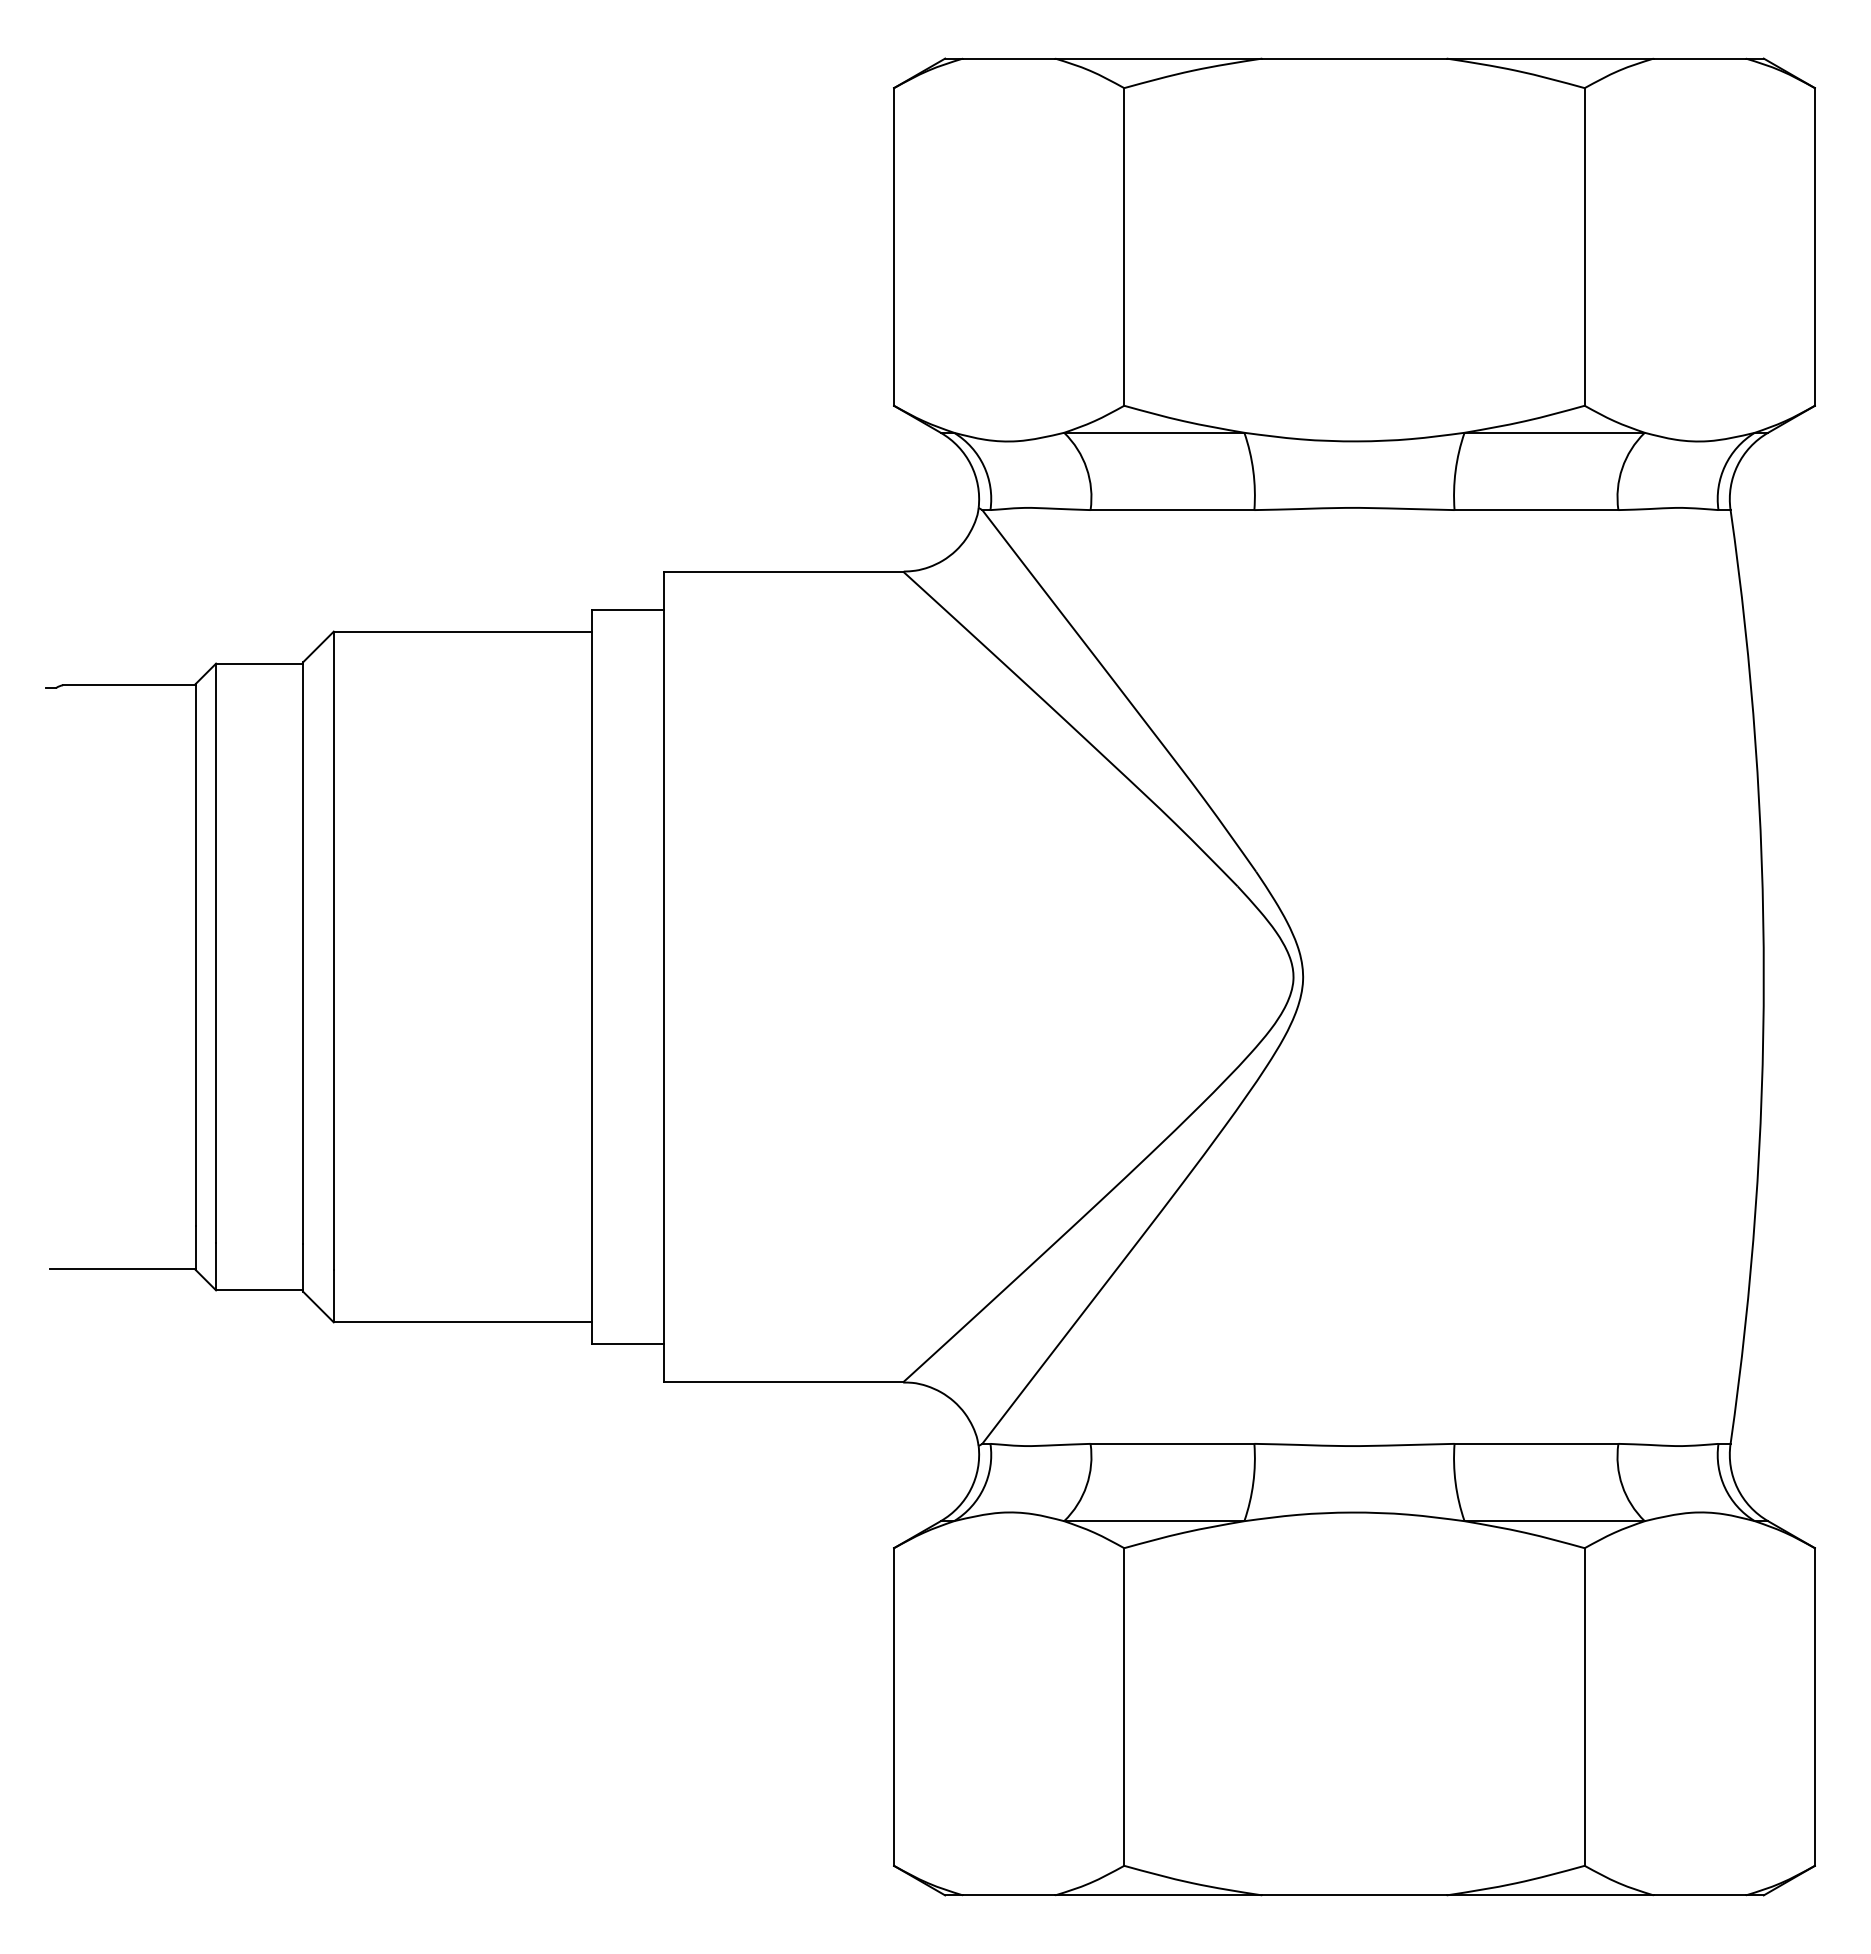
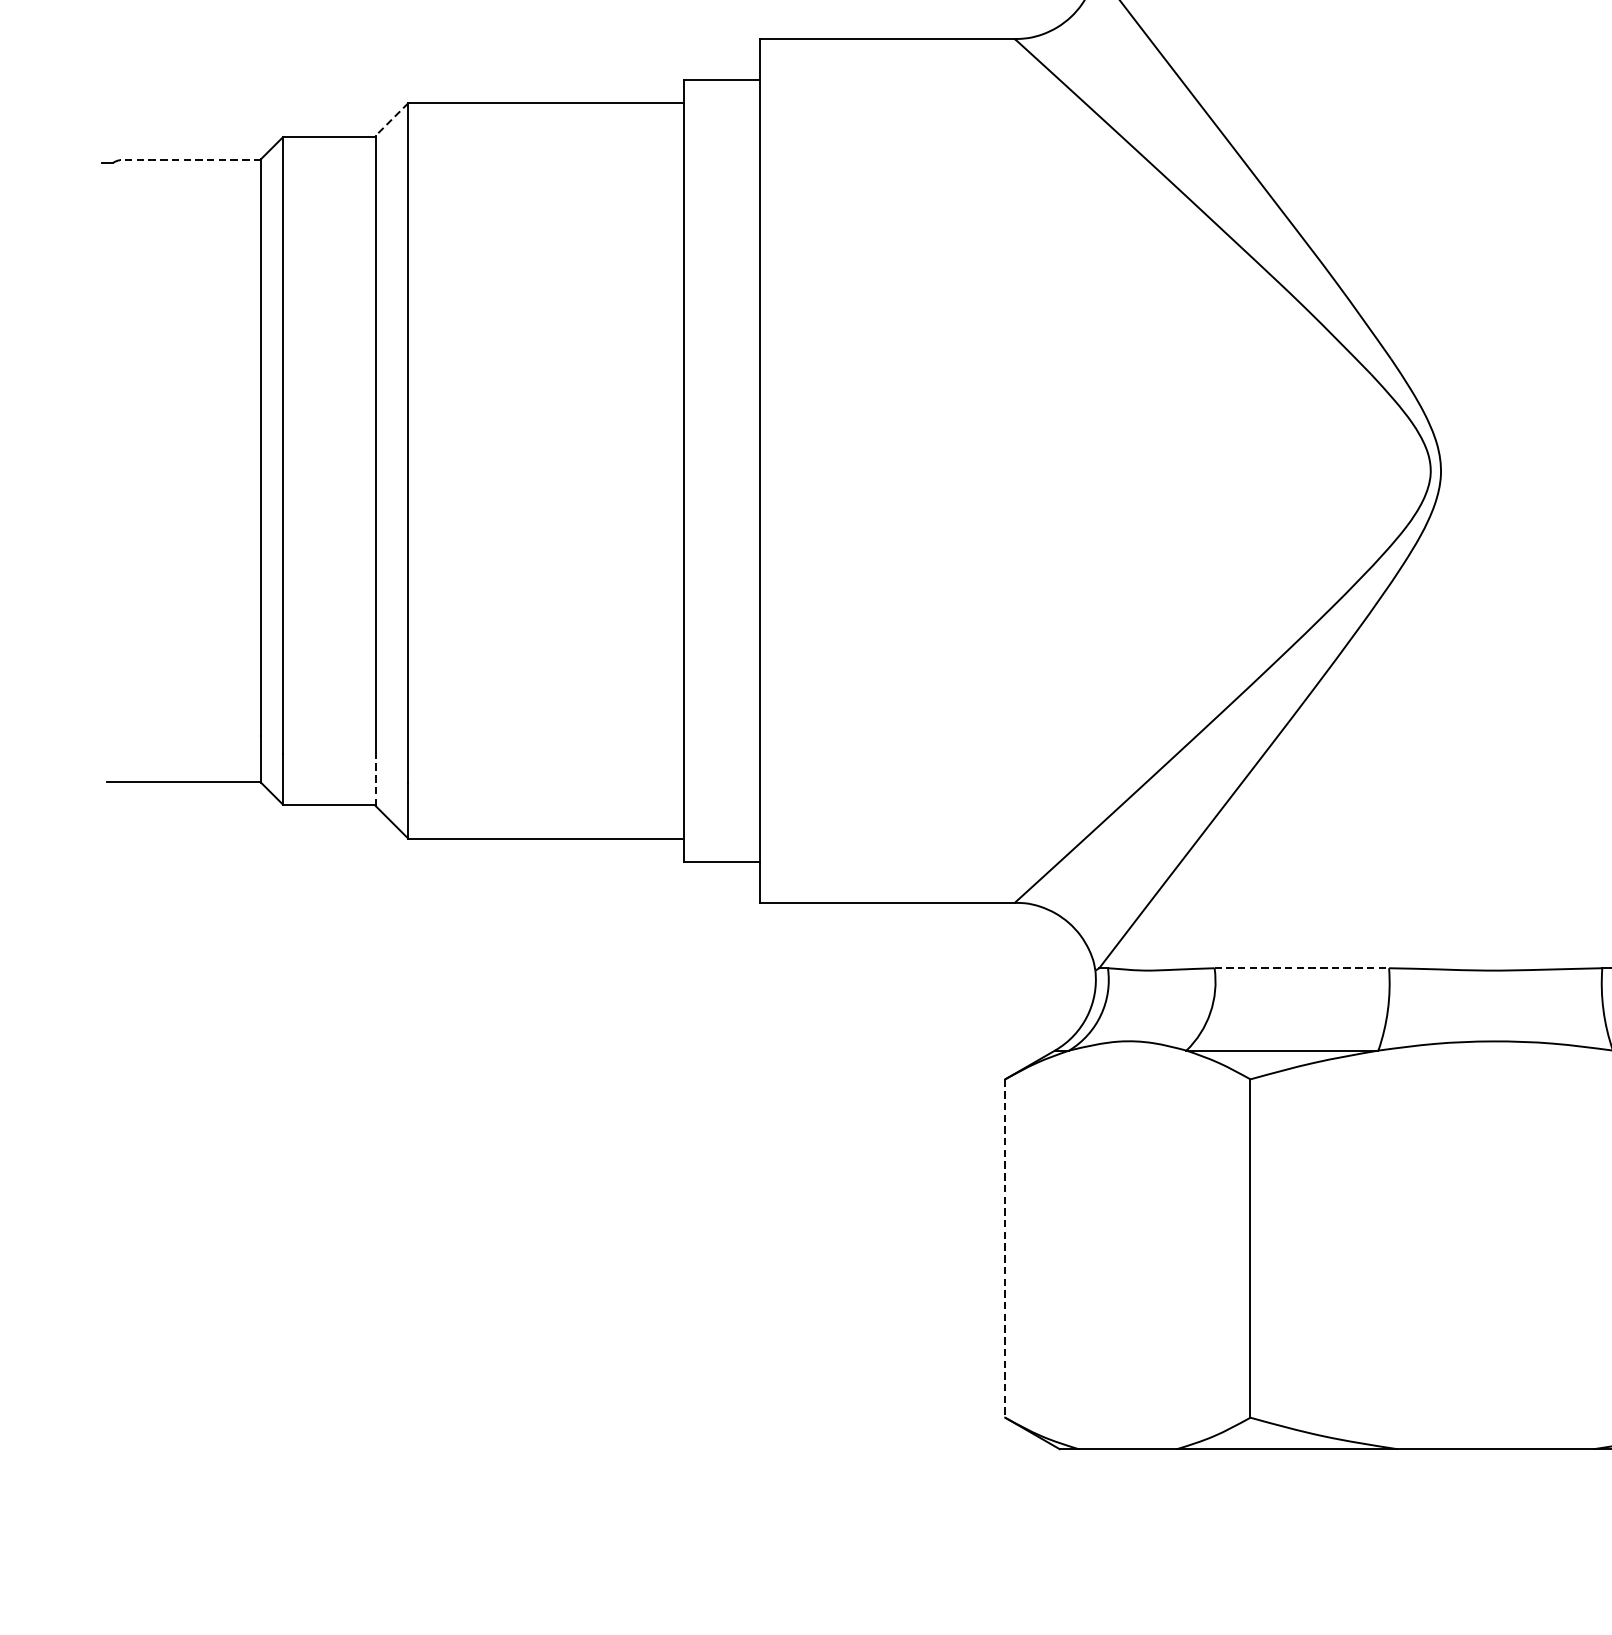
line: (318, 647) -> (392, 119), solid -> dashed
line: (128, 685) -> (189, 160), solid -> dashed
line: (303, 1267) -> (376, 780), solid -> dashed
line: (1172, 1443) -> (1301, 967), solid -> dashed
line: (894, 1707) -> (1005, 1249), solid -> dashed

